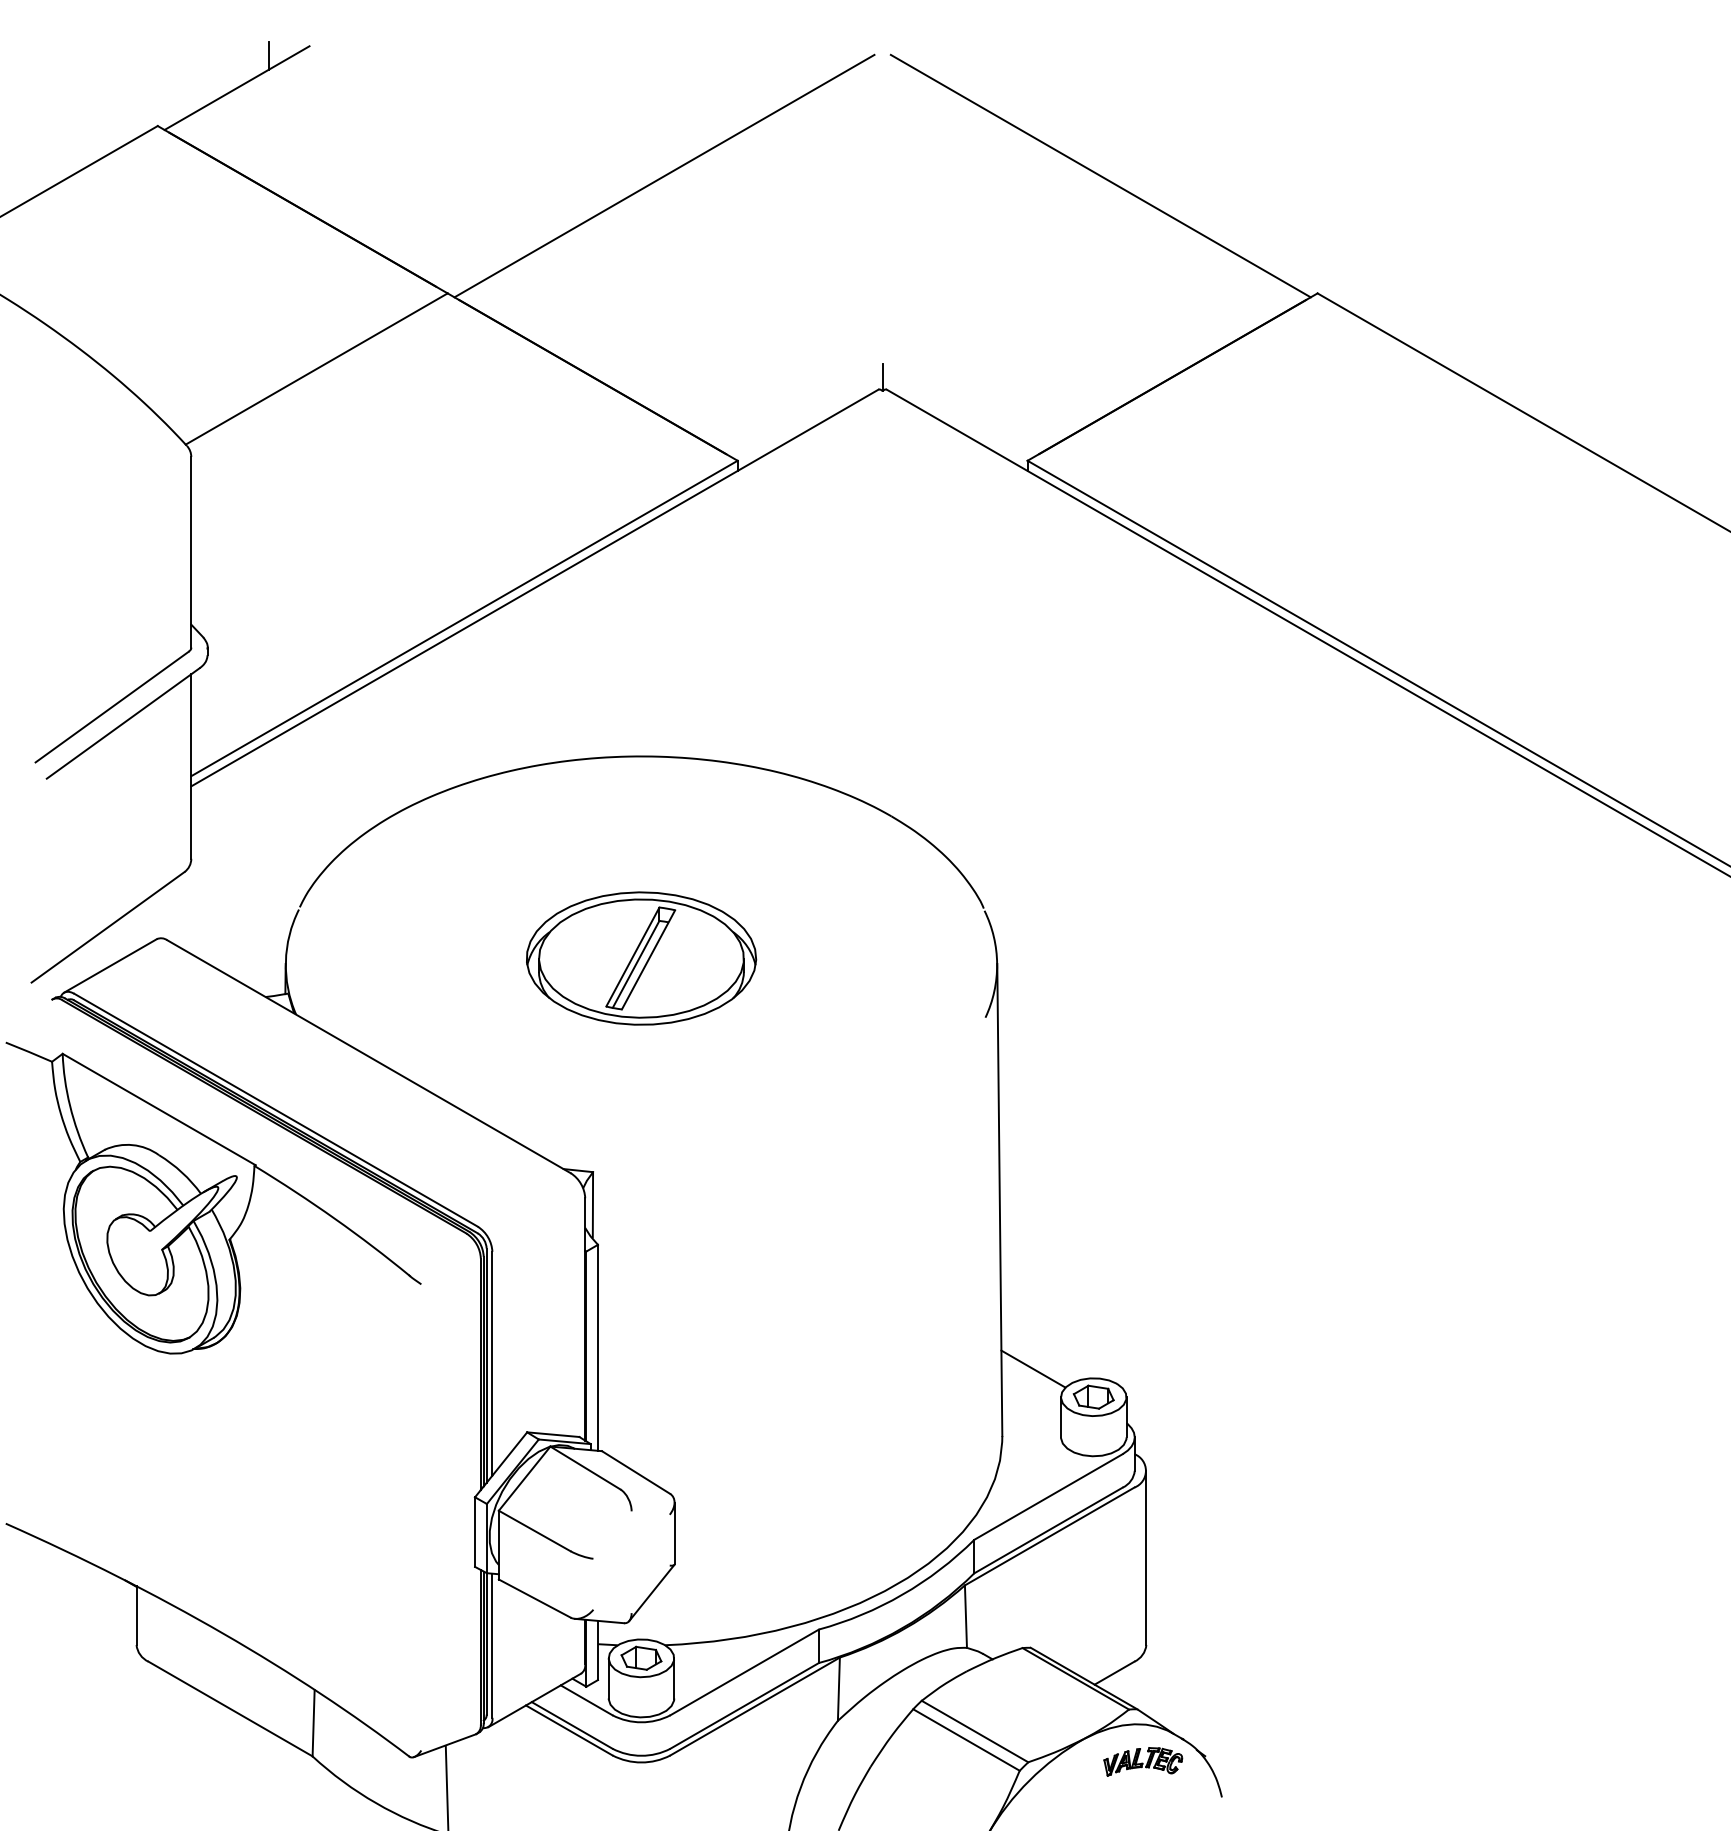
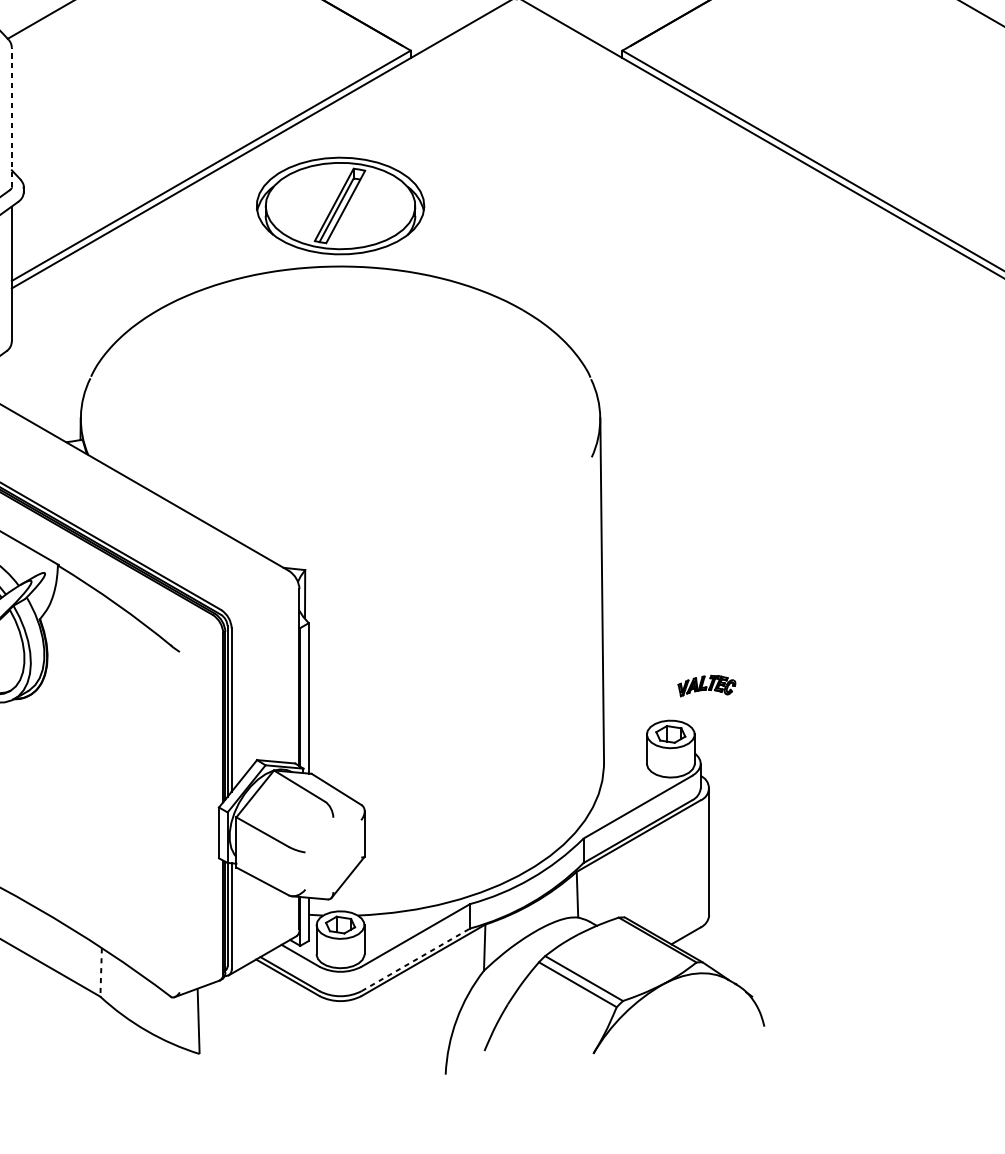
line: (191, 551) -> (11, 116), solid -> dashed
part: (641, 958) -> (340, 205), moved
line: (1033, 1368) -> (626, 713), removed
line: (744, 1705) -> (415, 959), solid -> dashed
line: (313, 1723) -> (101, 972), solid -> dashed
part: (1143, 1761) -> (707, 685), moved

